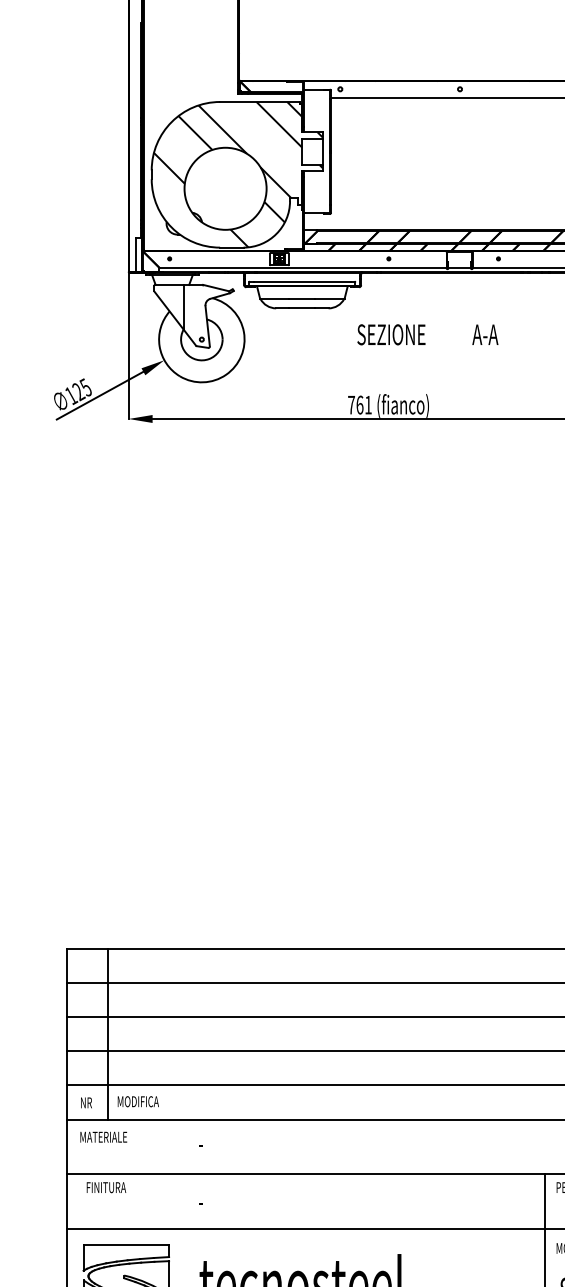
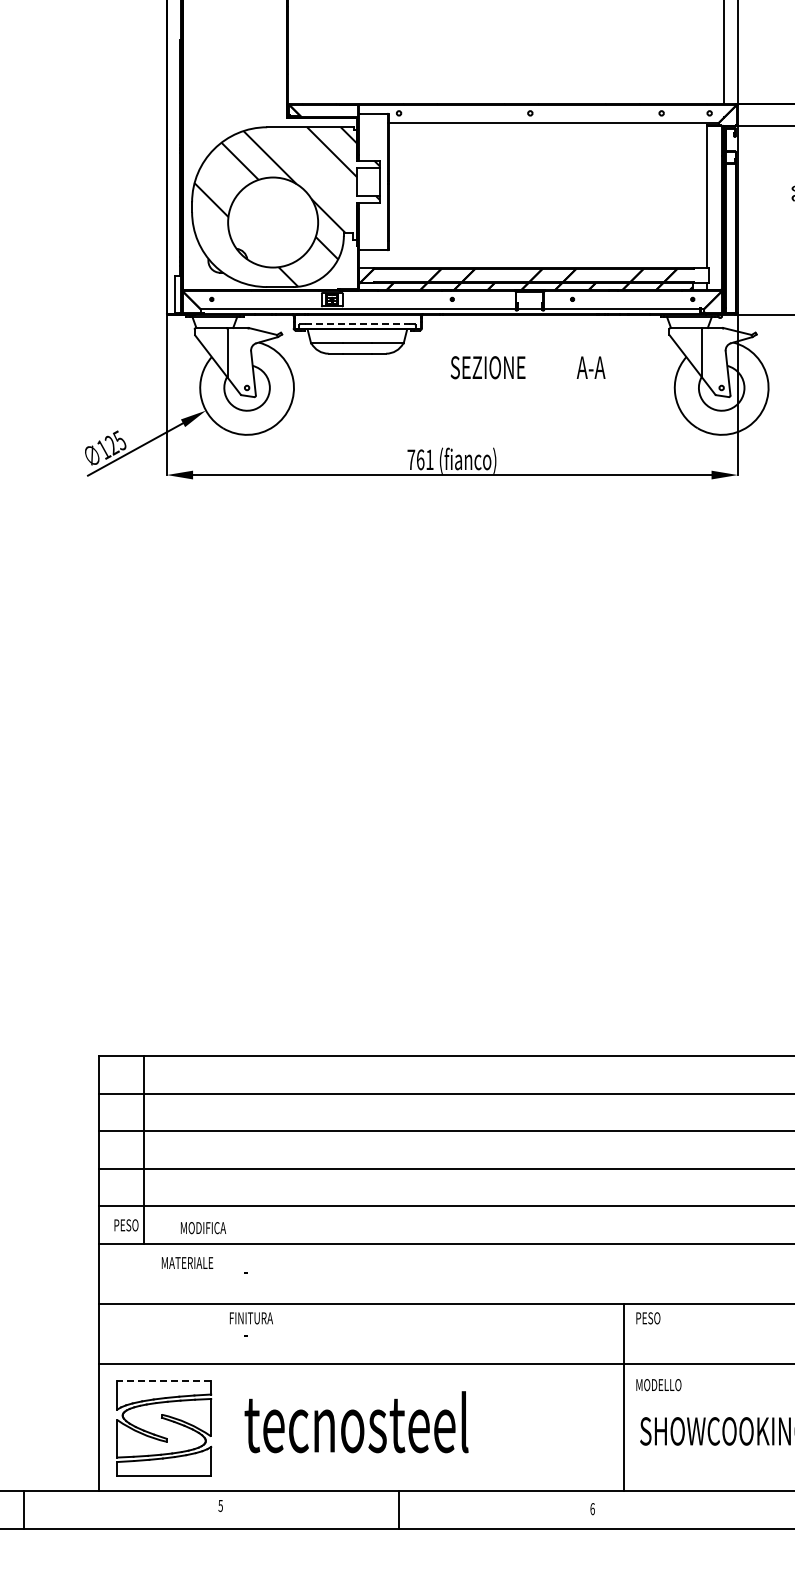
line: (302, 281) -> (357, 324), solid -> dashed
text: (427, 334) -> (527, 367), moved
text: (138, 1102) -> (203, 1228), moved
text: (91, 1103) -> (126, 1225), NR -> PESO
text: (103, 1136) -> (187, 1262), moved
text: (106, 1187) -> (251, 1318), moved
line: (126, 1245) -> (164, 1381), solid -> dashed

